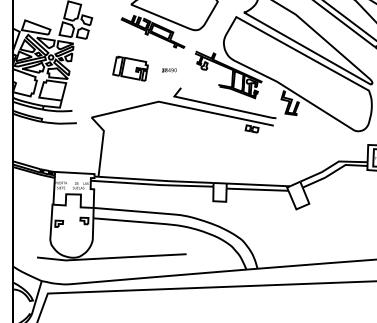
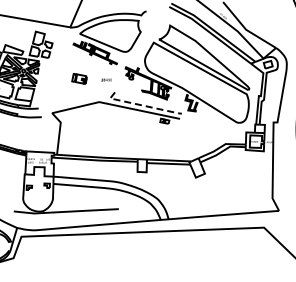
part: (130, 68) -> (79, 78), size x0.6
line: (221, 106) -> (143, 105), solid -> dashed

